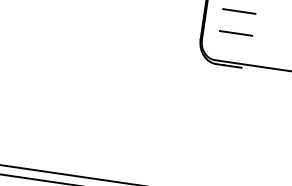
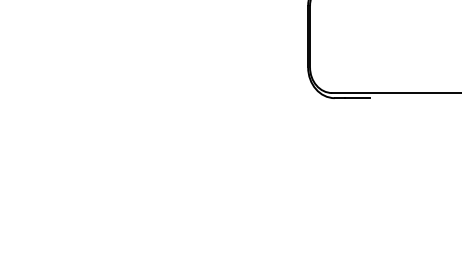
line: (239, 11) -> (355, 21), removed
line: (236, 32) -> (355, 51), removed

